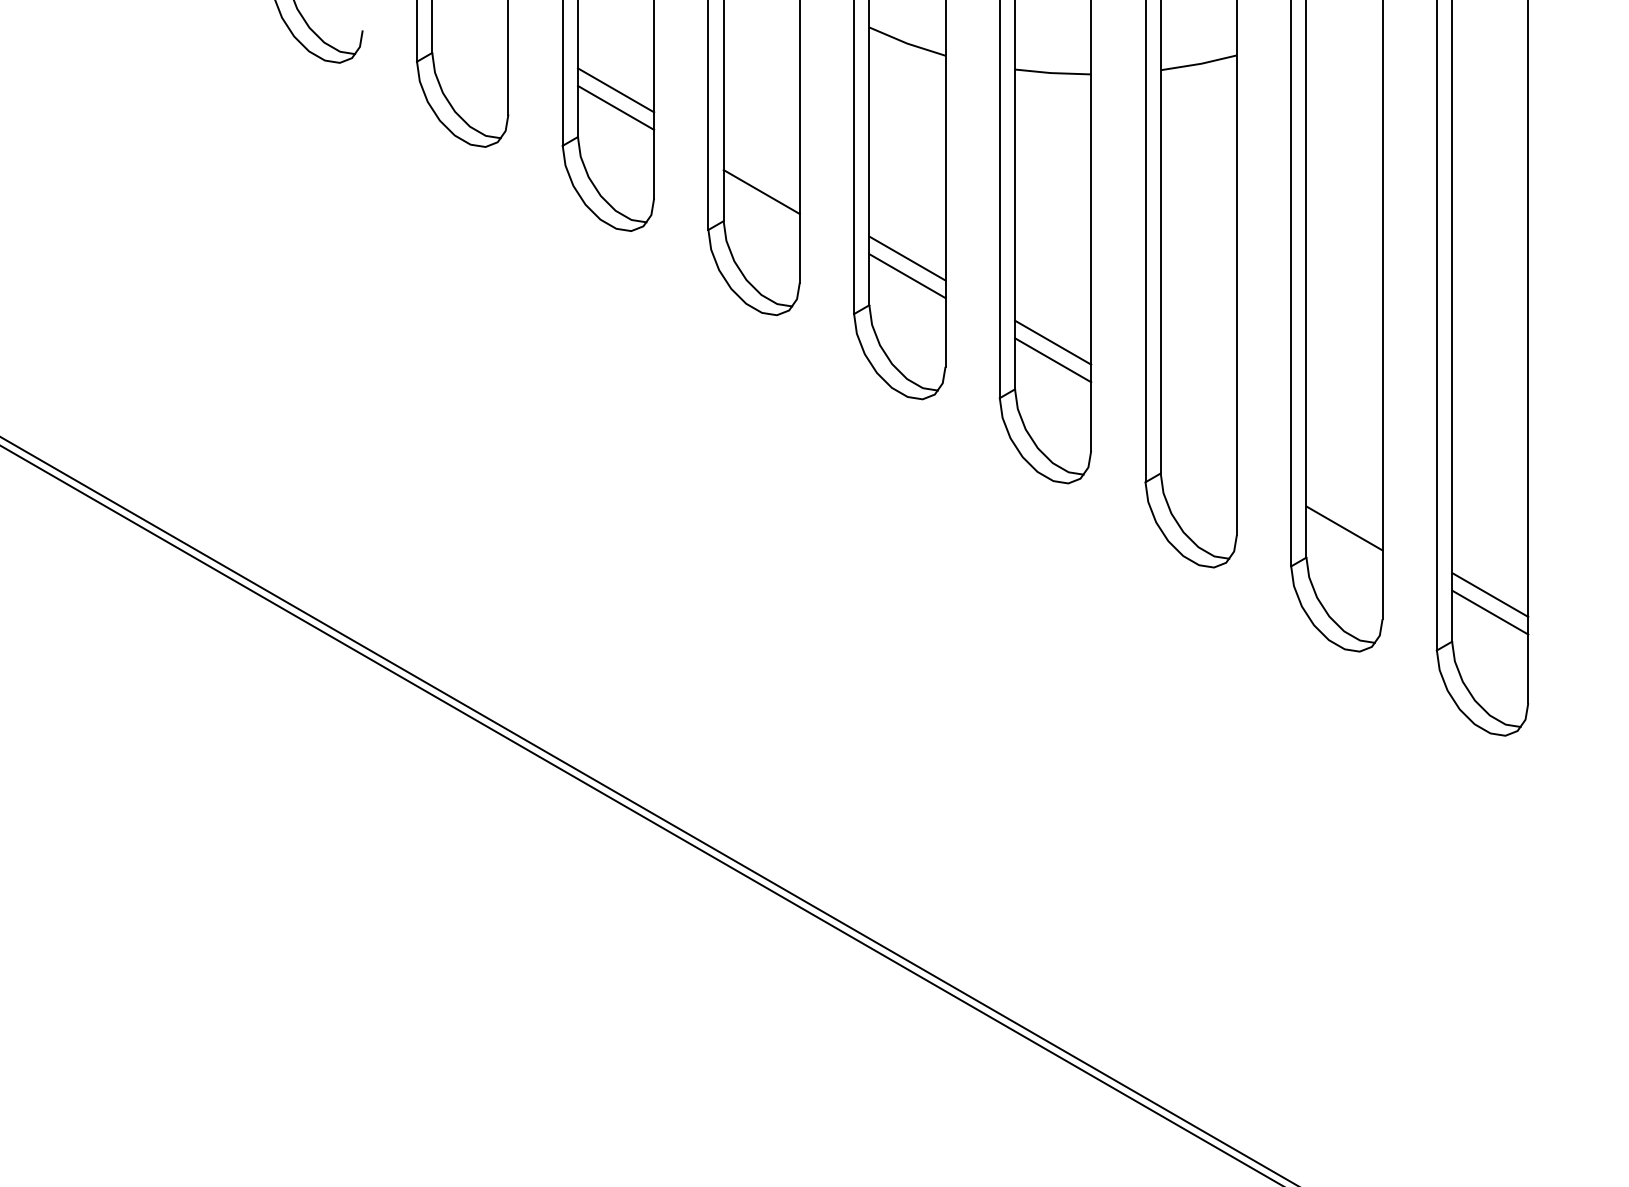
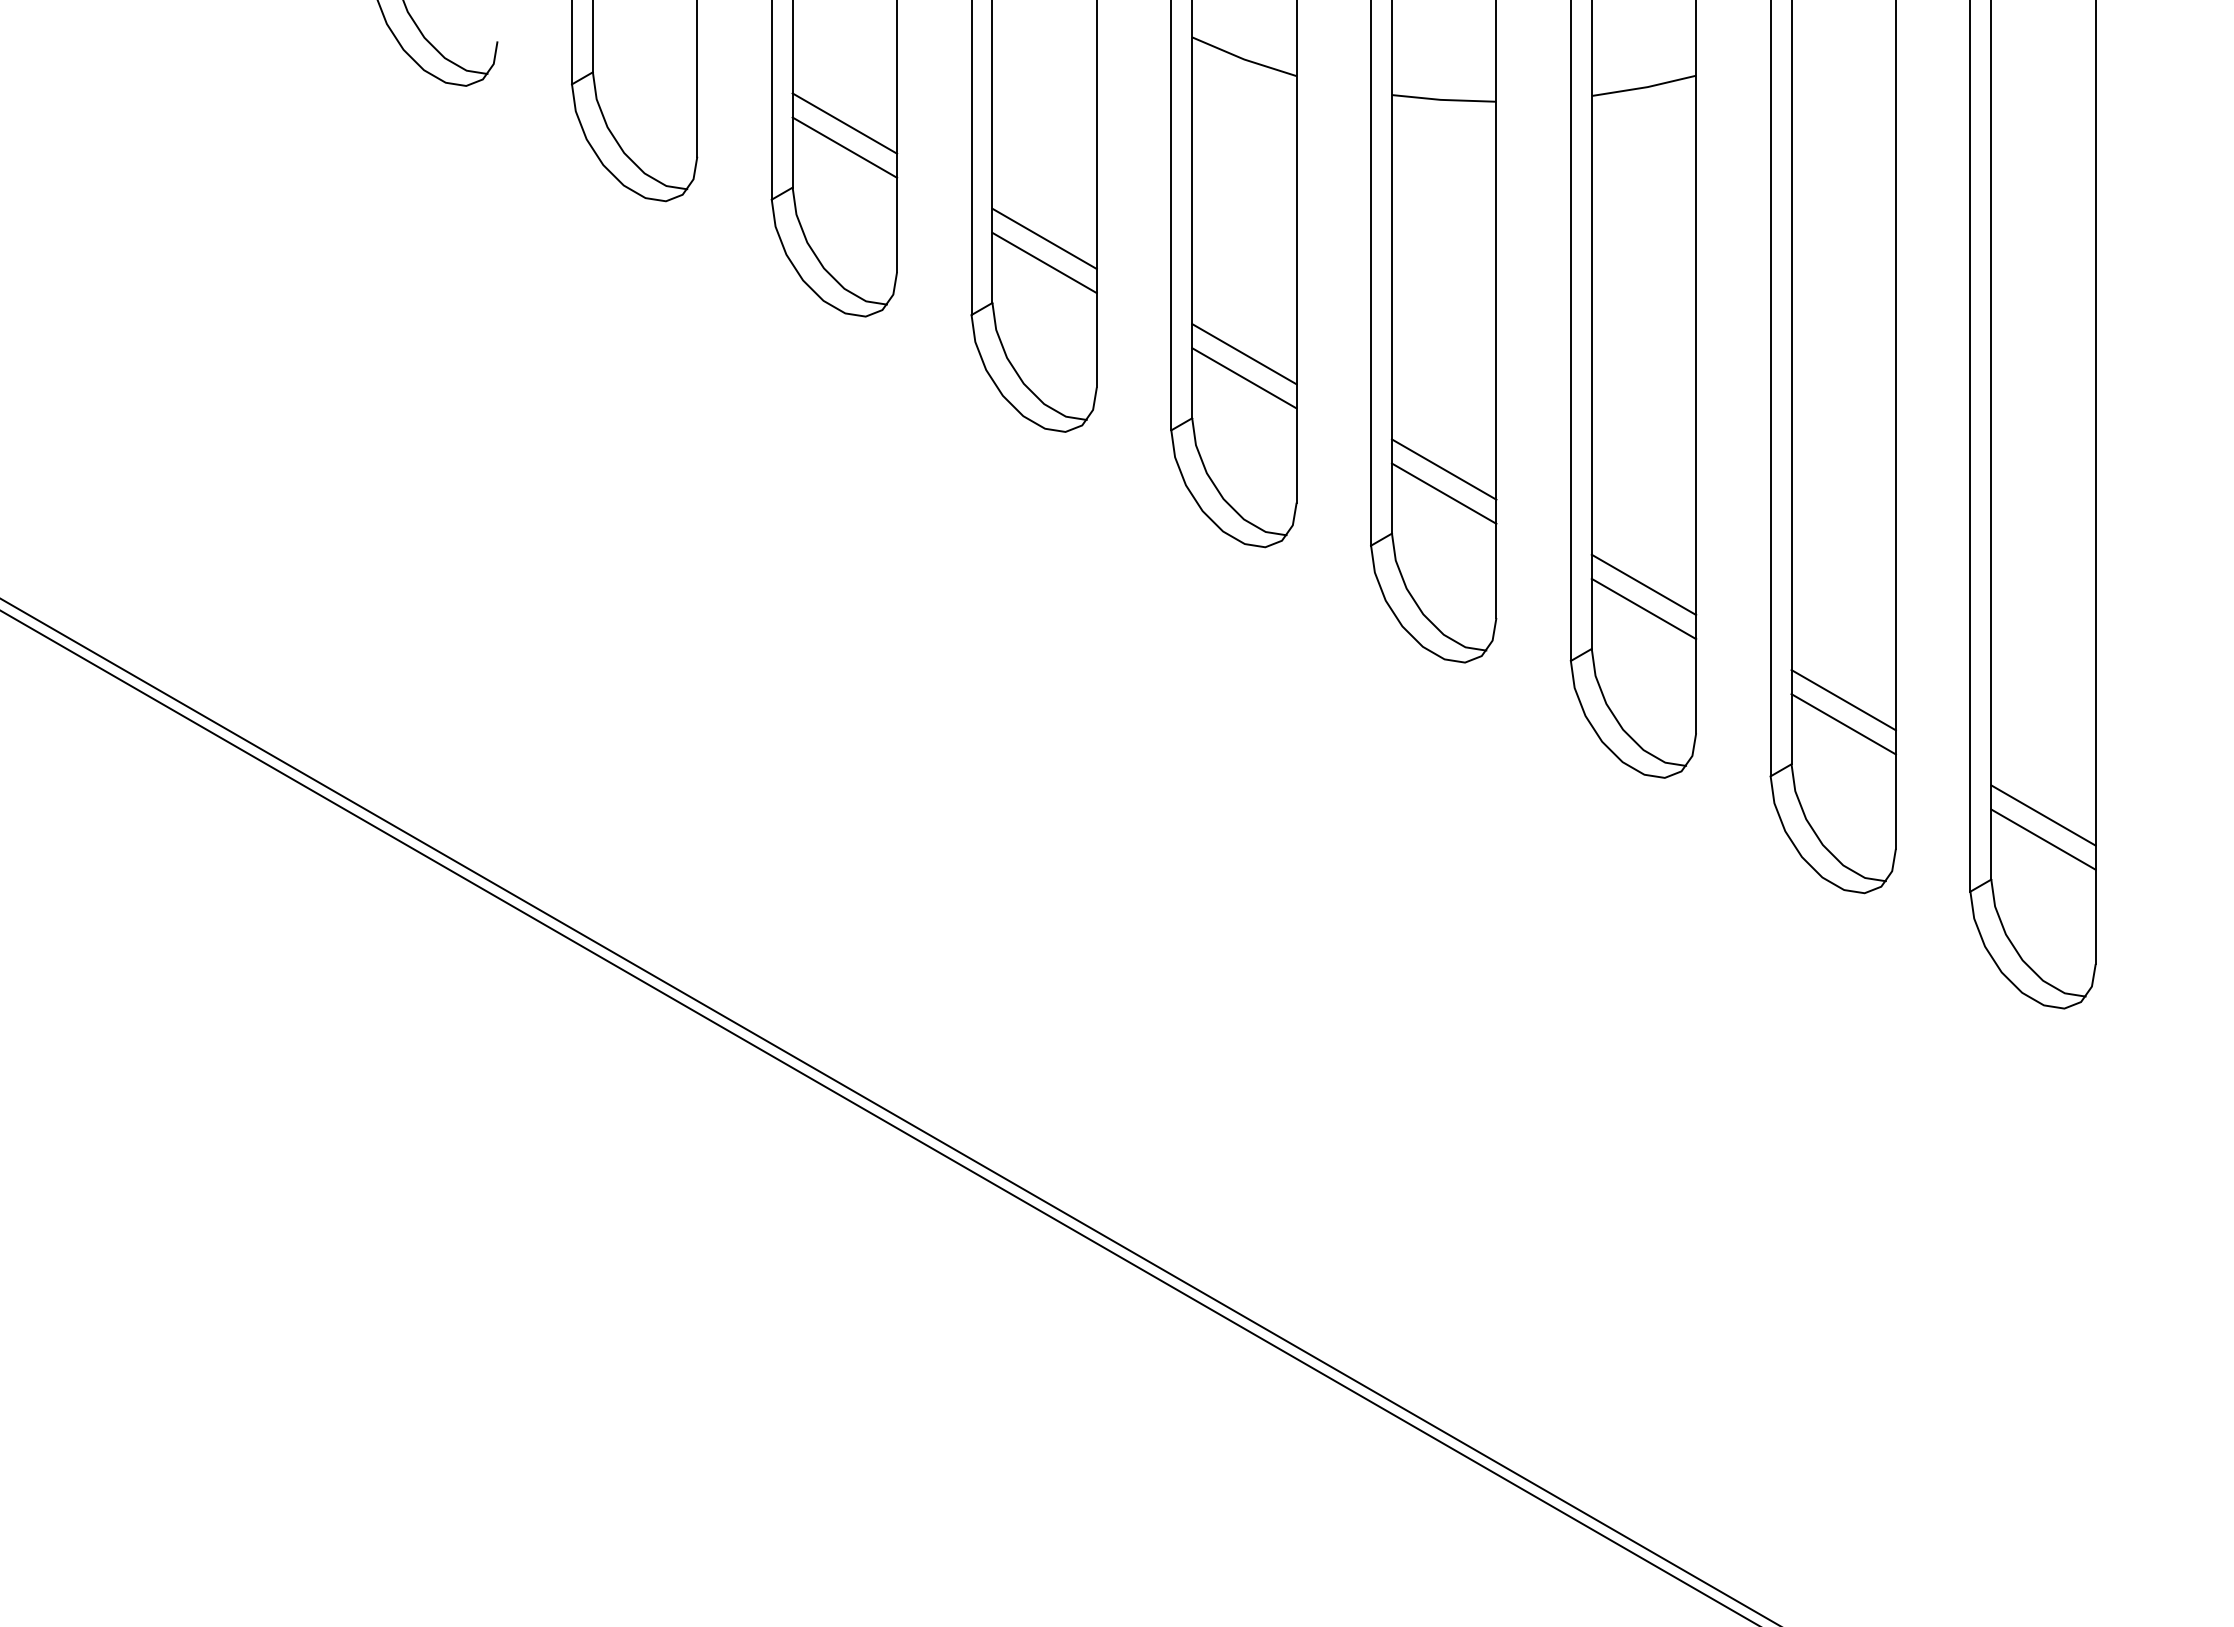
line: (761, 174) -> (1044, 238), added
line: (1198, 426) -> (1643, 584), added
line: (1198, 443) -> (1643, 608), added
line: (1344, 511) -> (1843, 700), added

